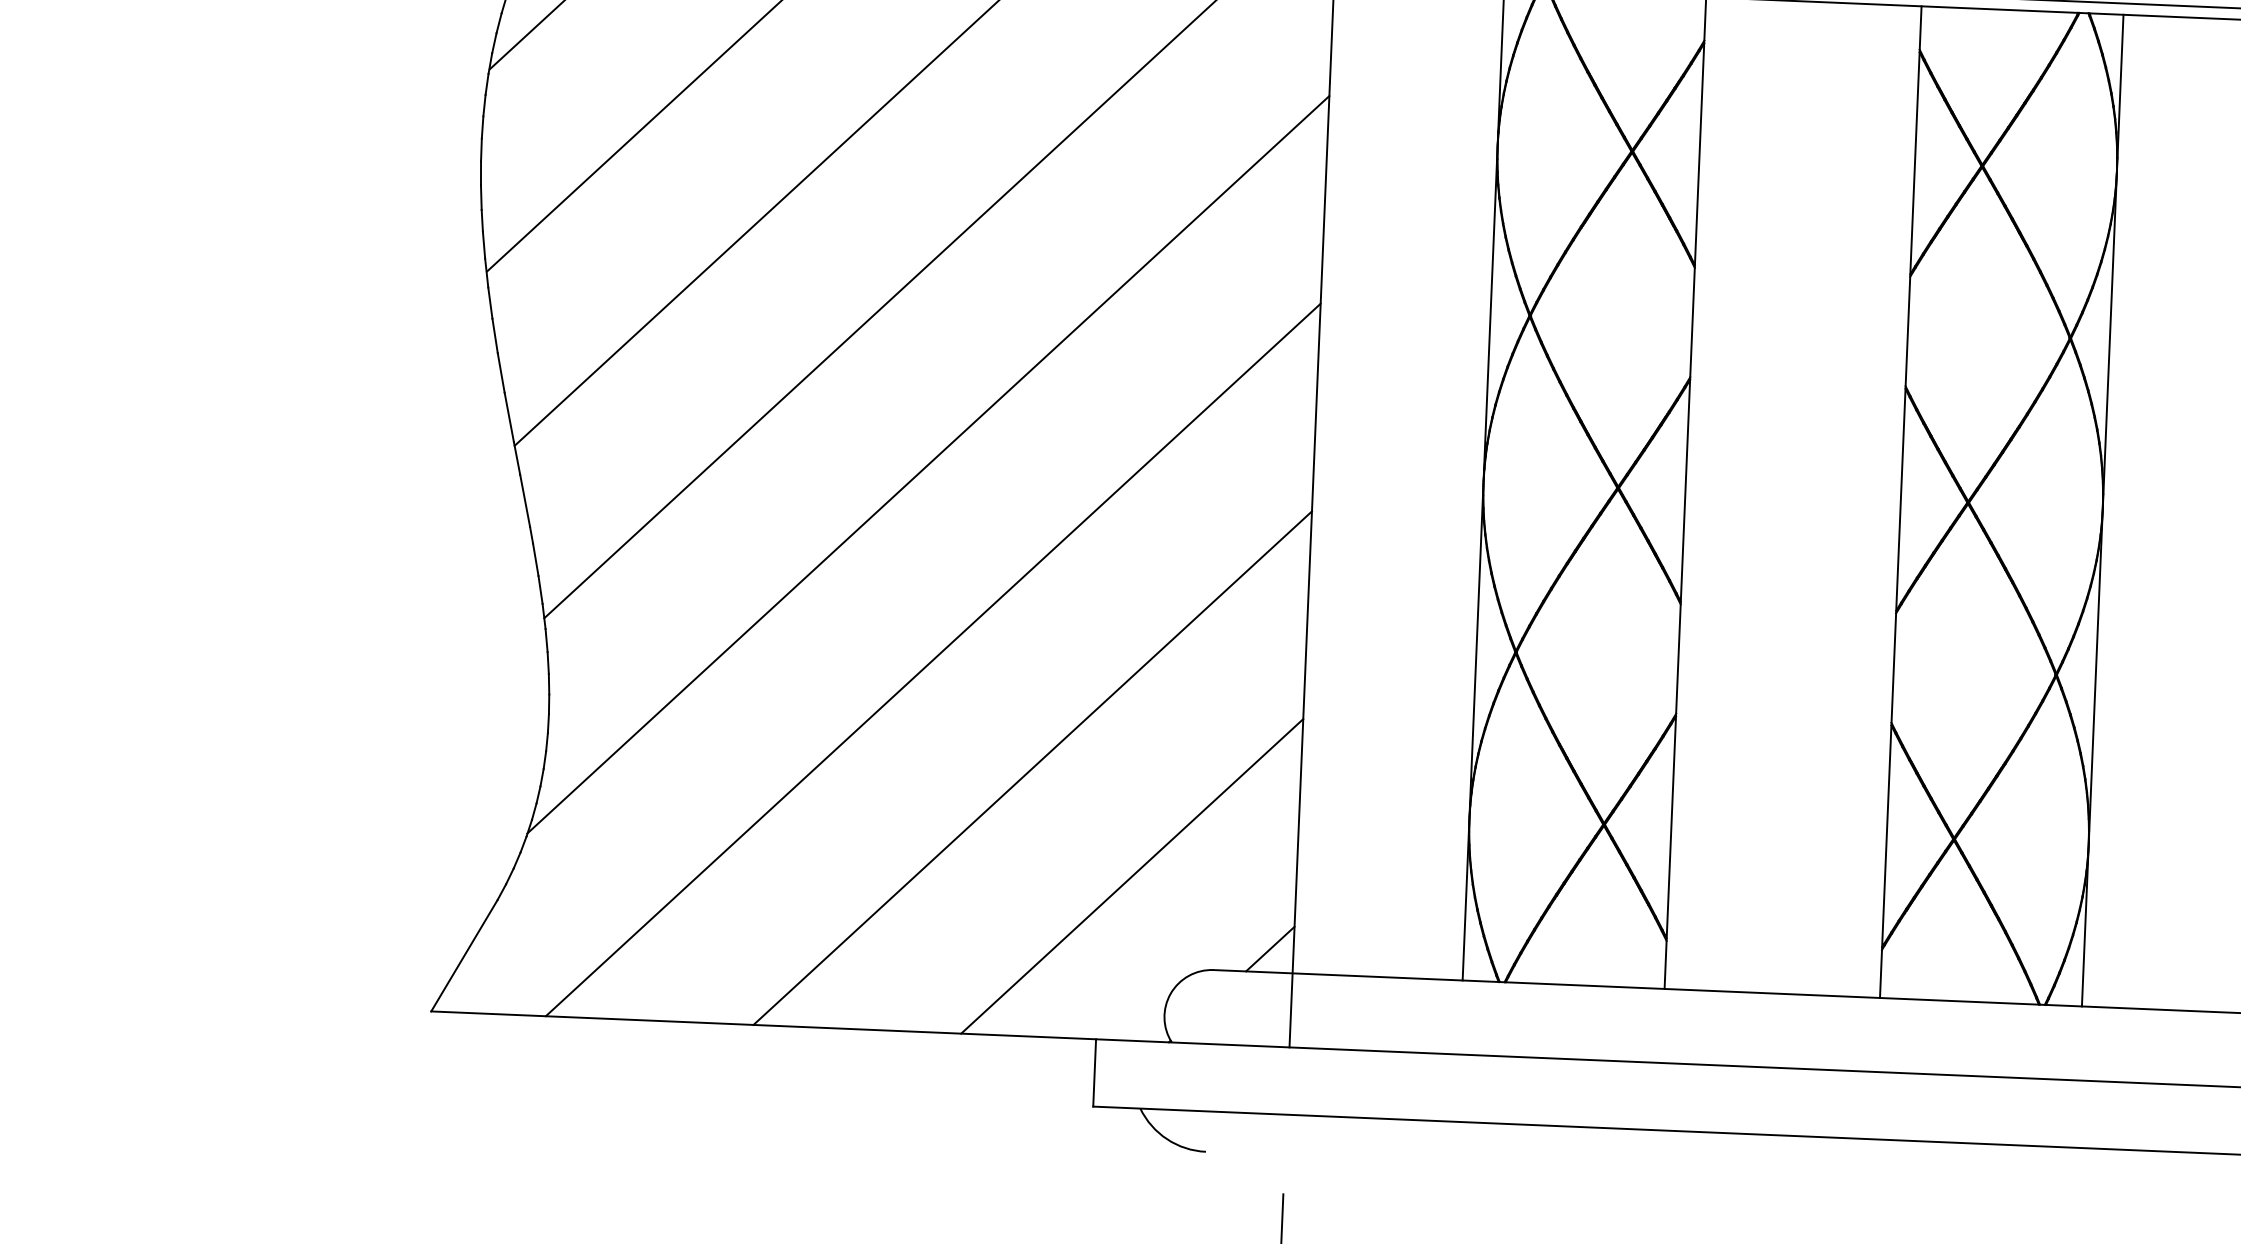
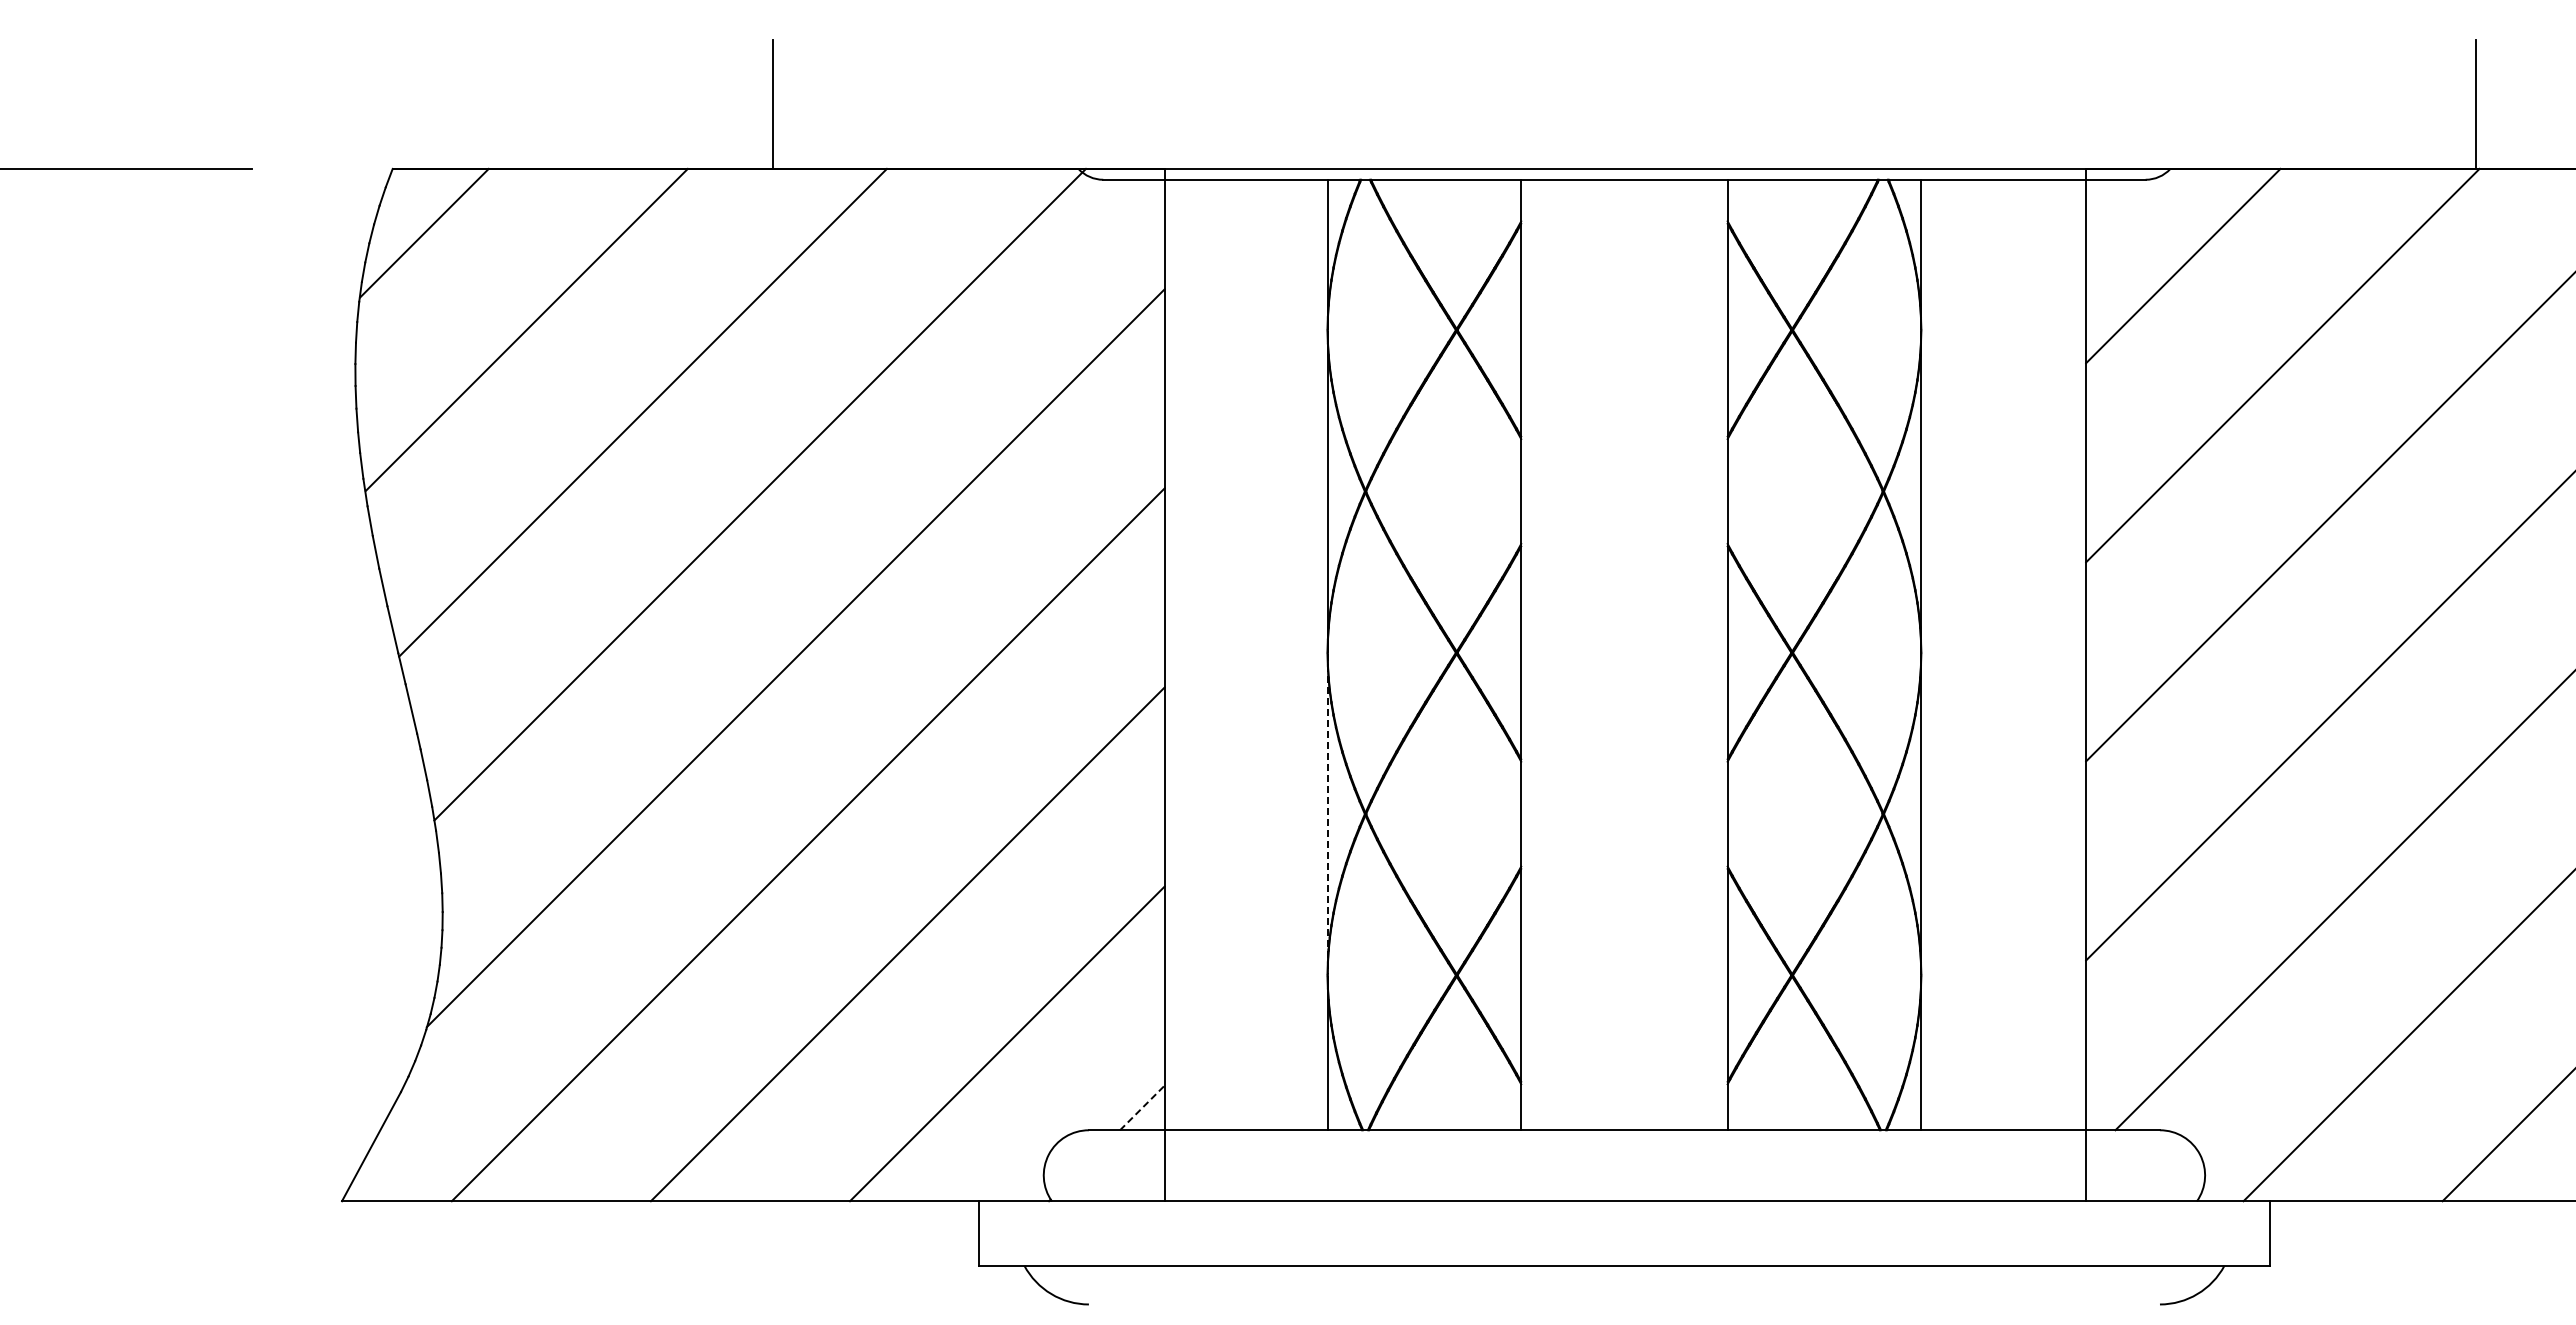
line: (1476, 651) -> (1327, 814), solid -> dashed
line: (1270, 948) -> (1142, 1107), solid -> dashed

